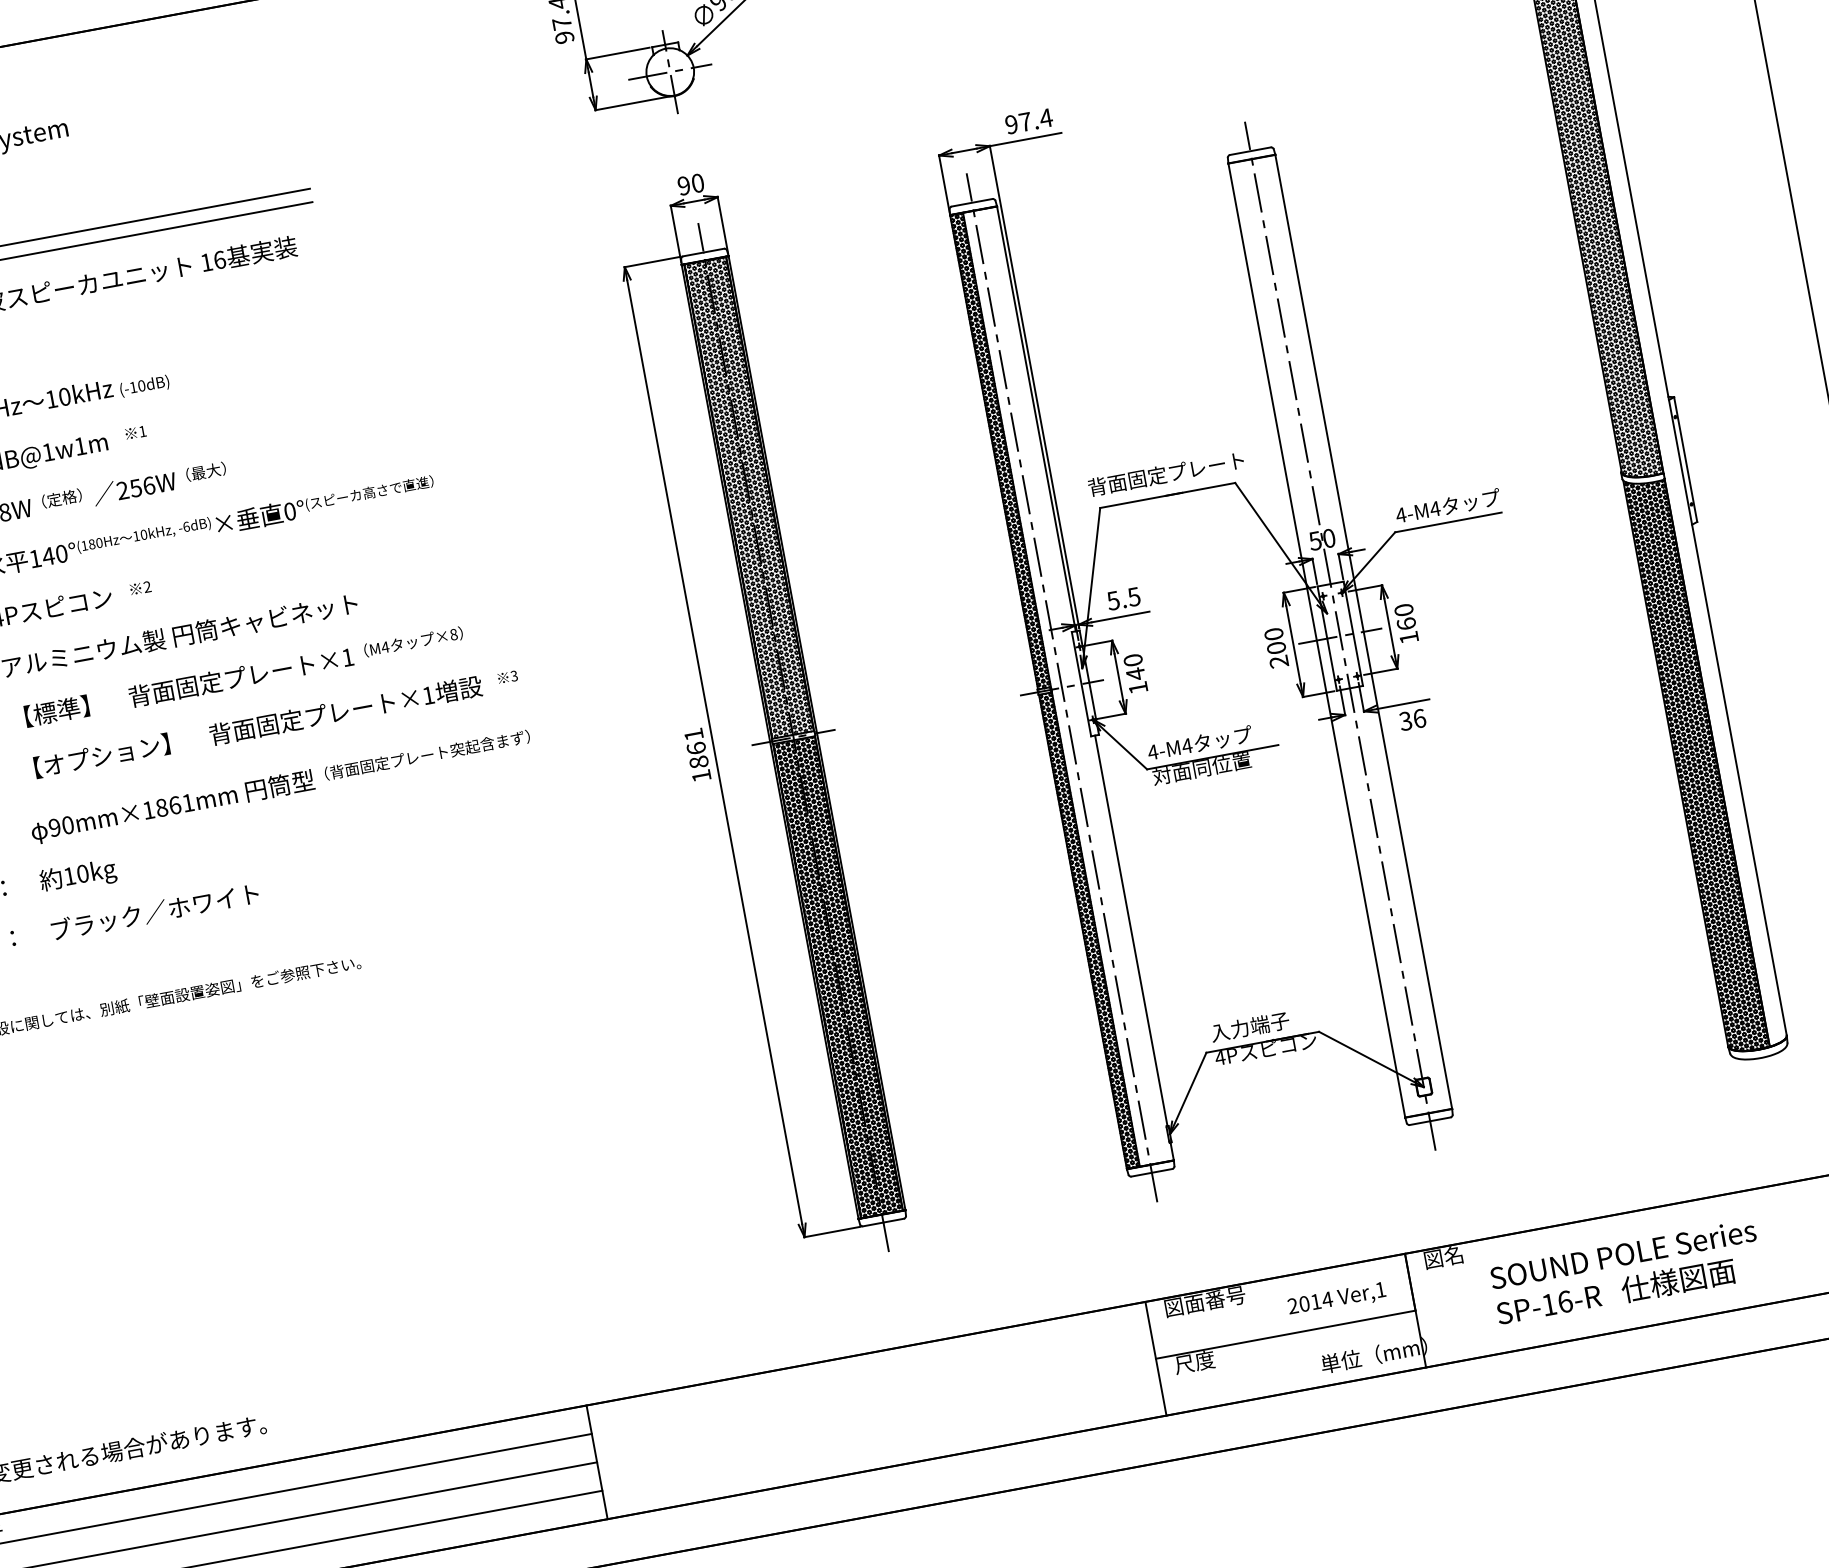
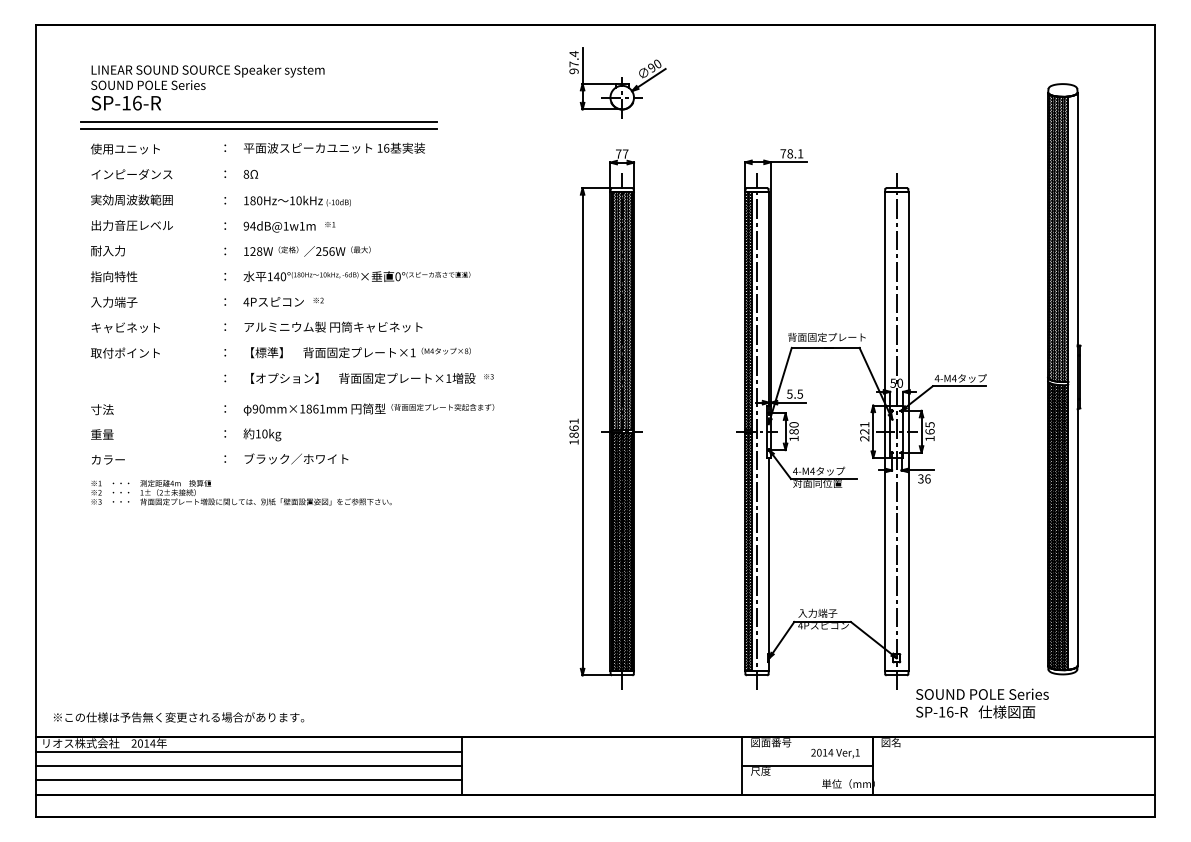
text: (1027, 120) -> (791, 153), 97.4 -> 78.1
text: (689, 183) -> (621, 153), 90 -> 77
text: (1402, 609) -> (929, 424), 160 -> 165
text: (1274, 641) -> (864, 428), 200 -> 221
text: (1134, 673) -> (793, 431), 140 -> 180
text: (1626, 1272) -> (982, 703), moved

